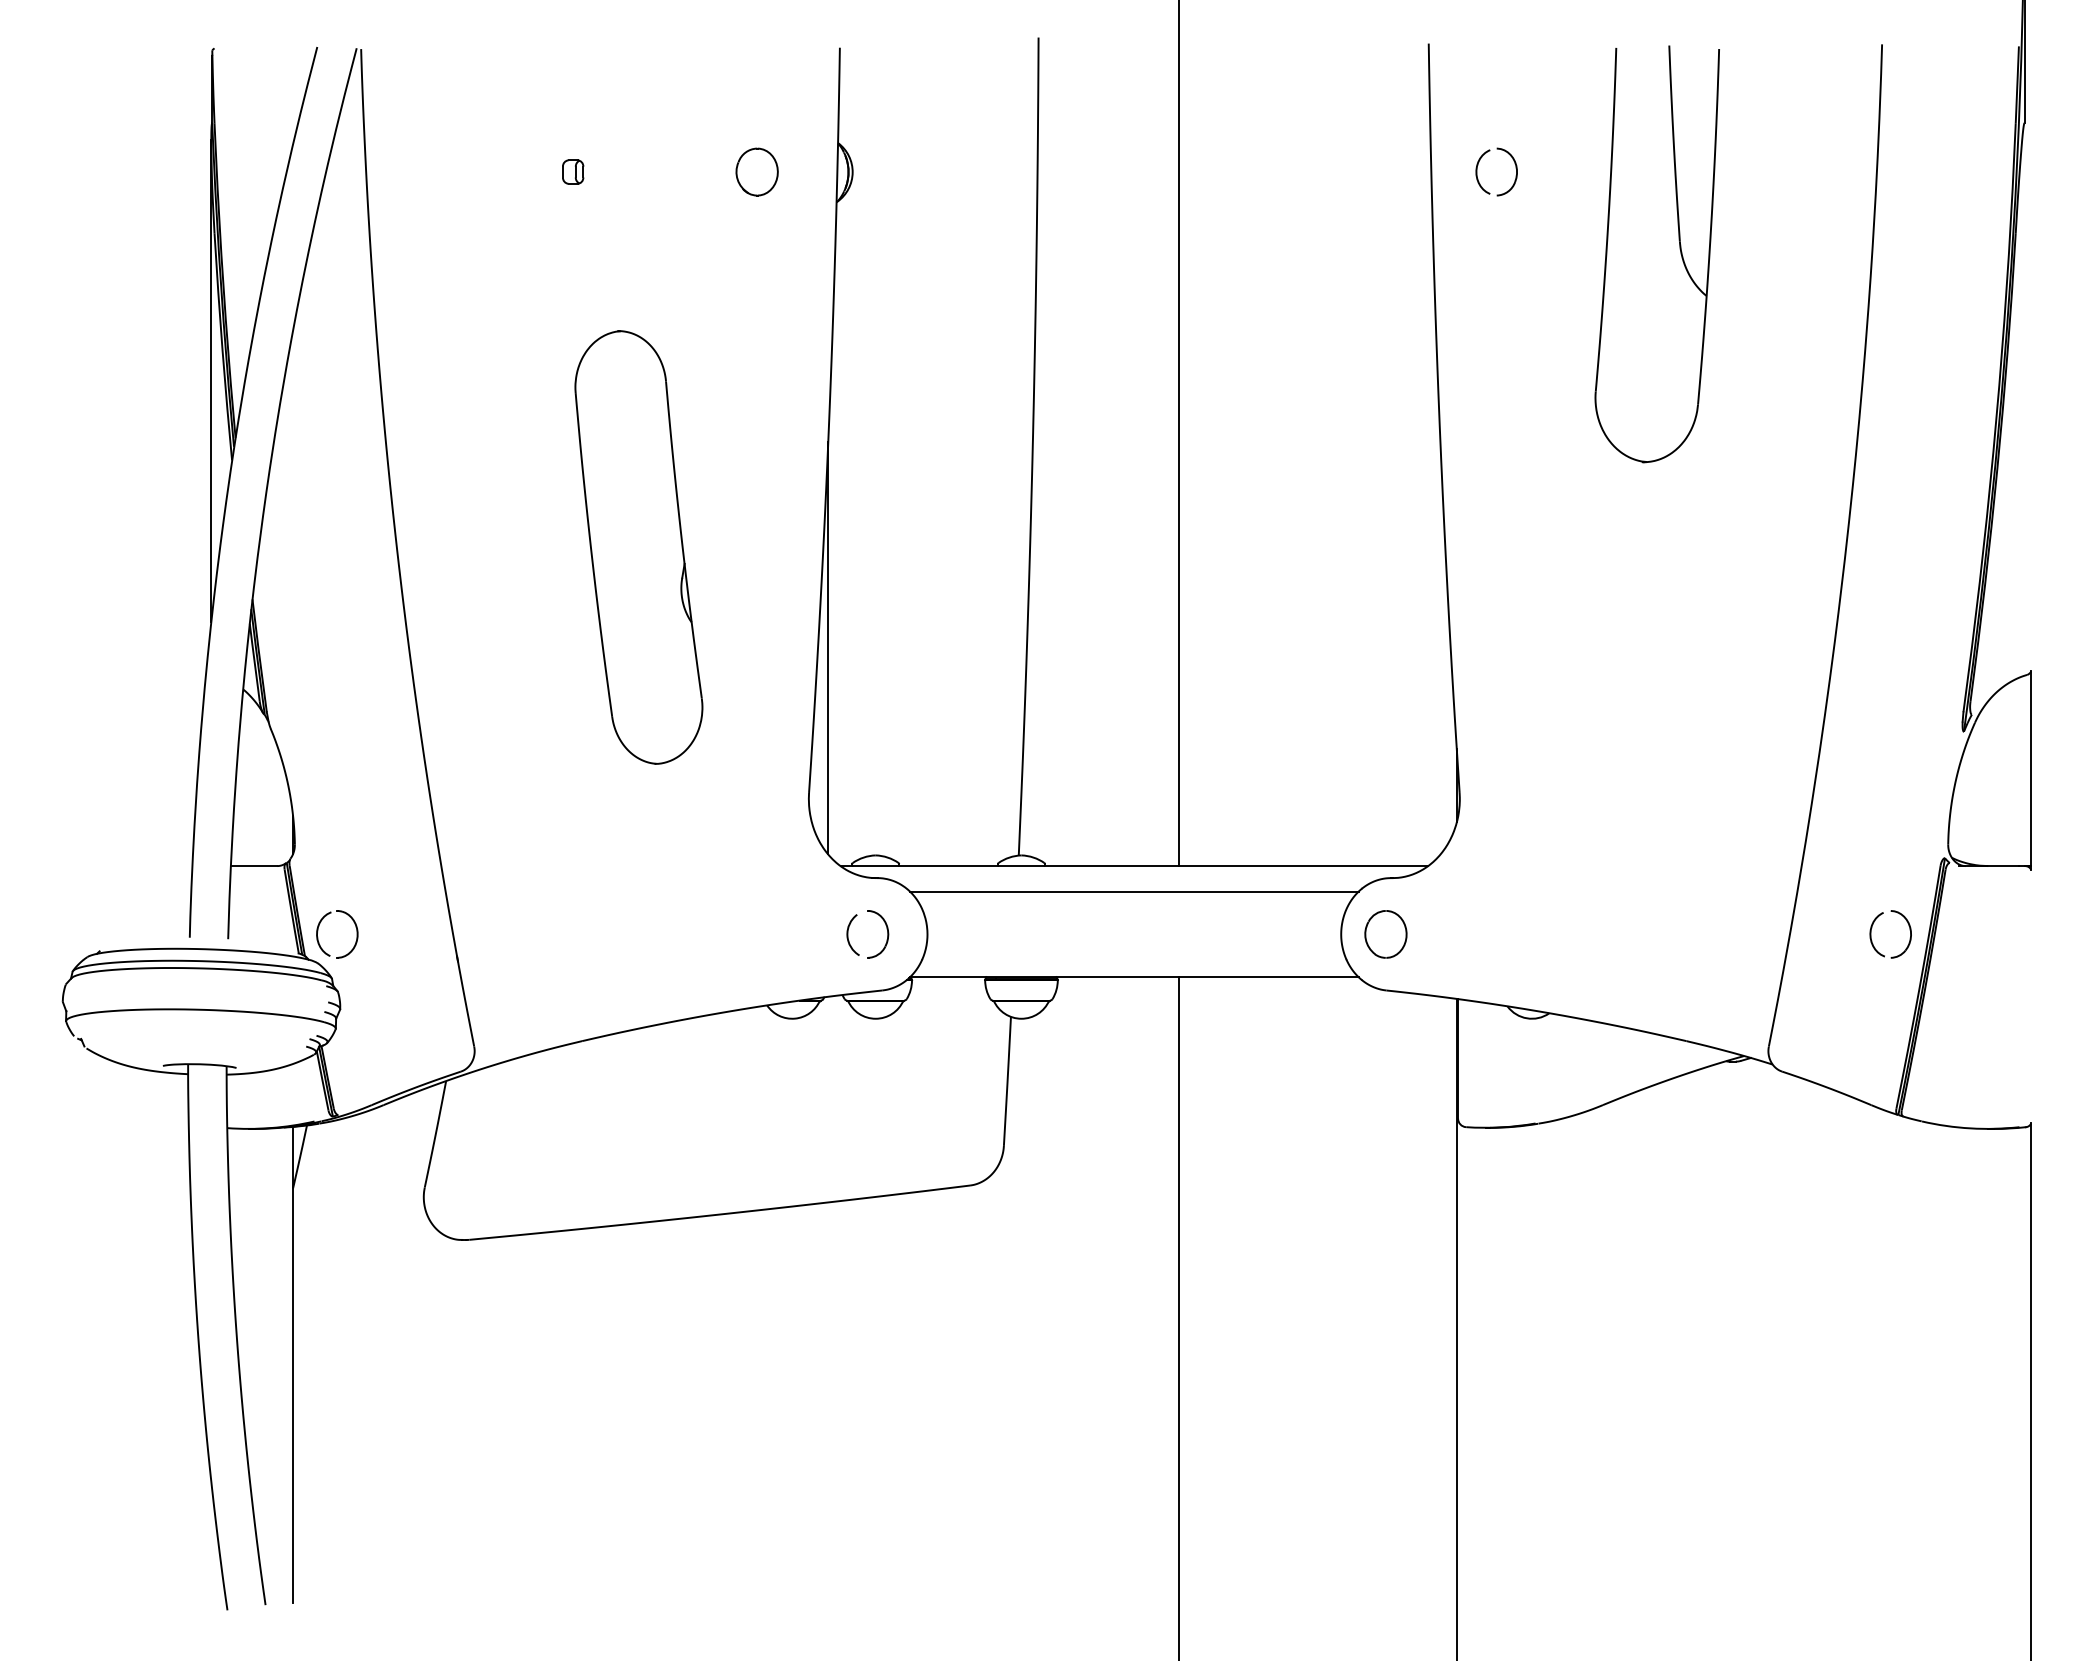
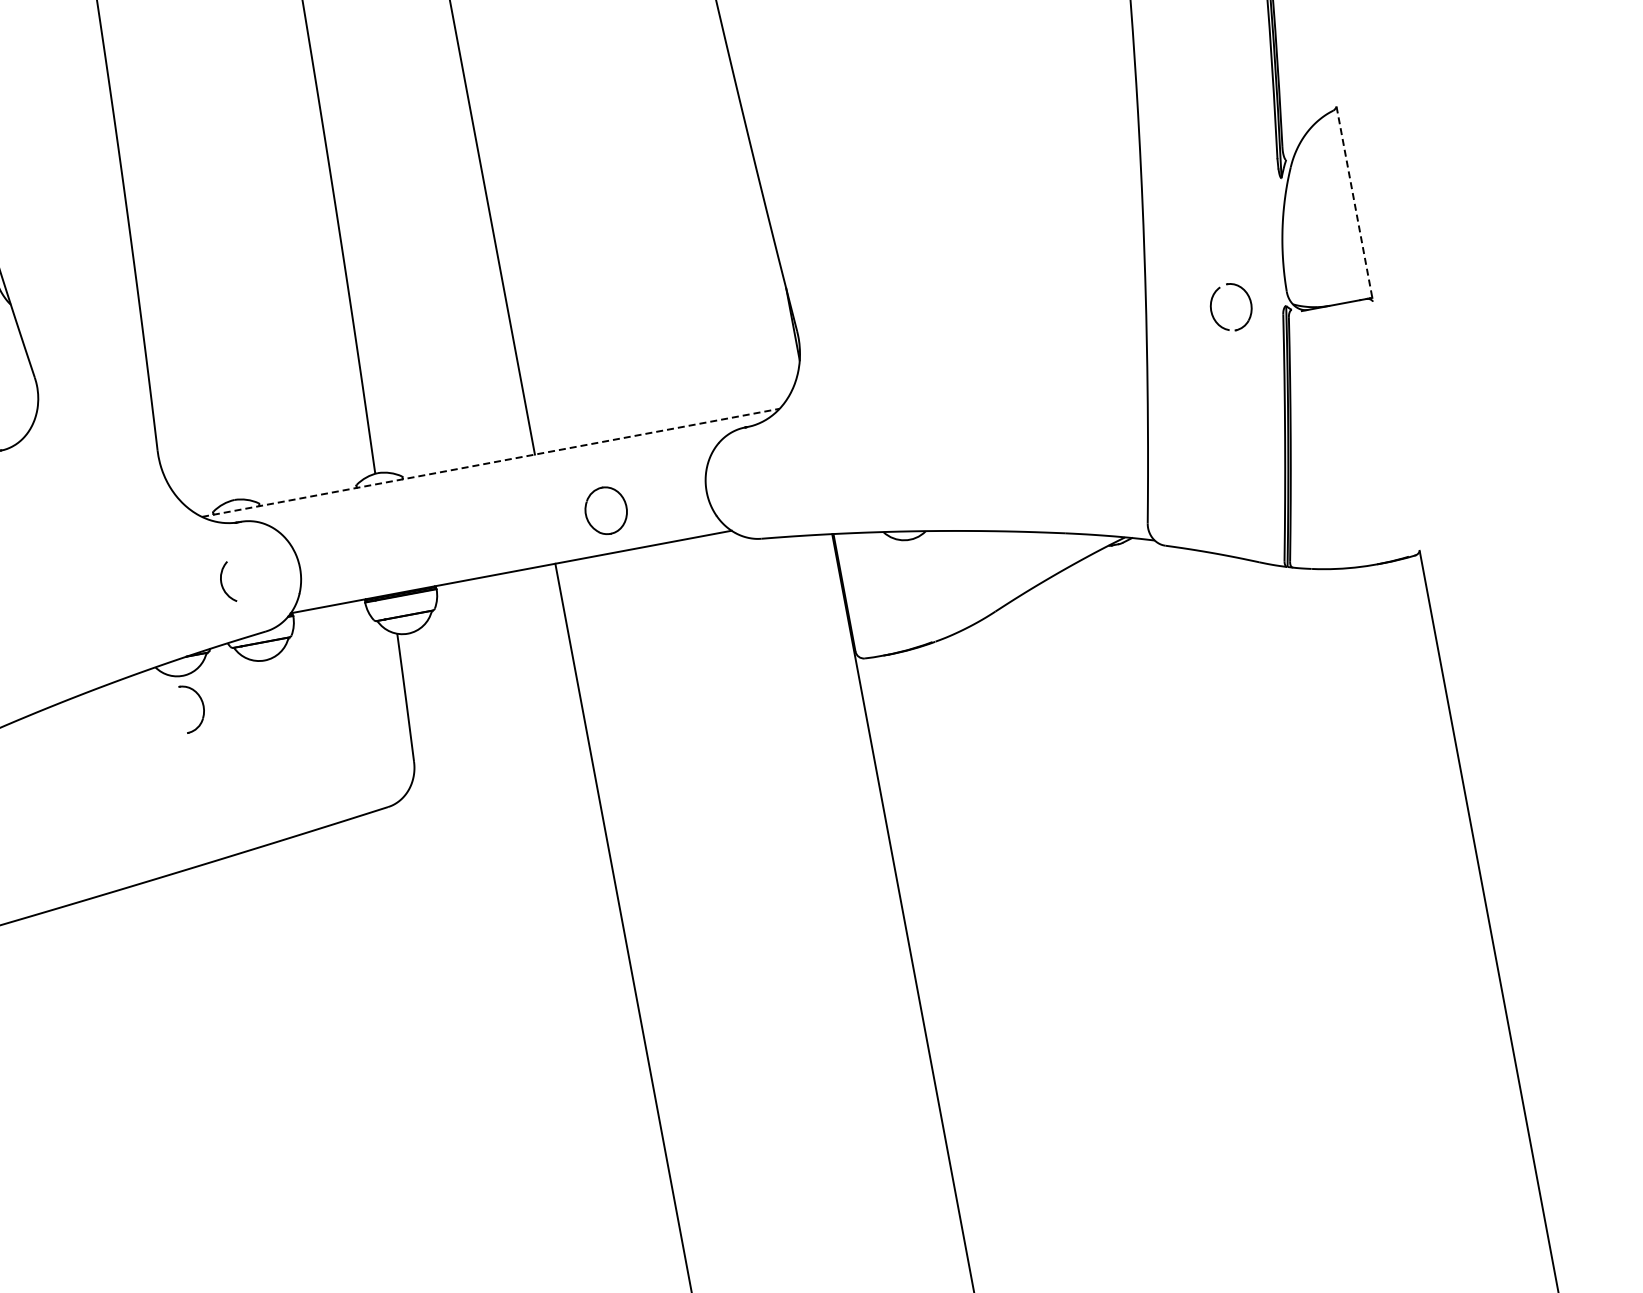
line: (828, 647) -> (149, 304), removed
line: (2031, 771) -> (1355, 204), solid -> dashed
line: (1134, 866) -> (491, 463), solid -> dashed
line: (1134, 891) -> (495, 487), removed
part: (1872, 928) -> (1212, 304), moved
part: (887, 934) -> (202, 706), moved
part: (1385, 934) -> (605, 510), moved

